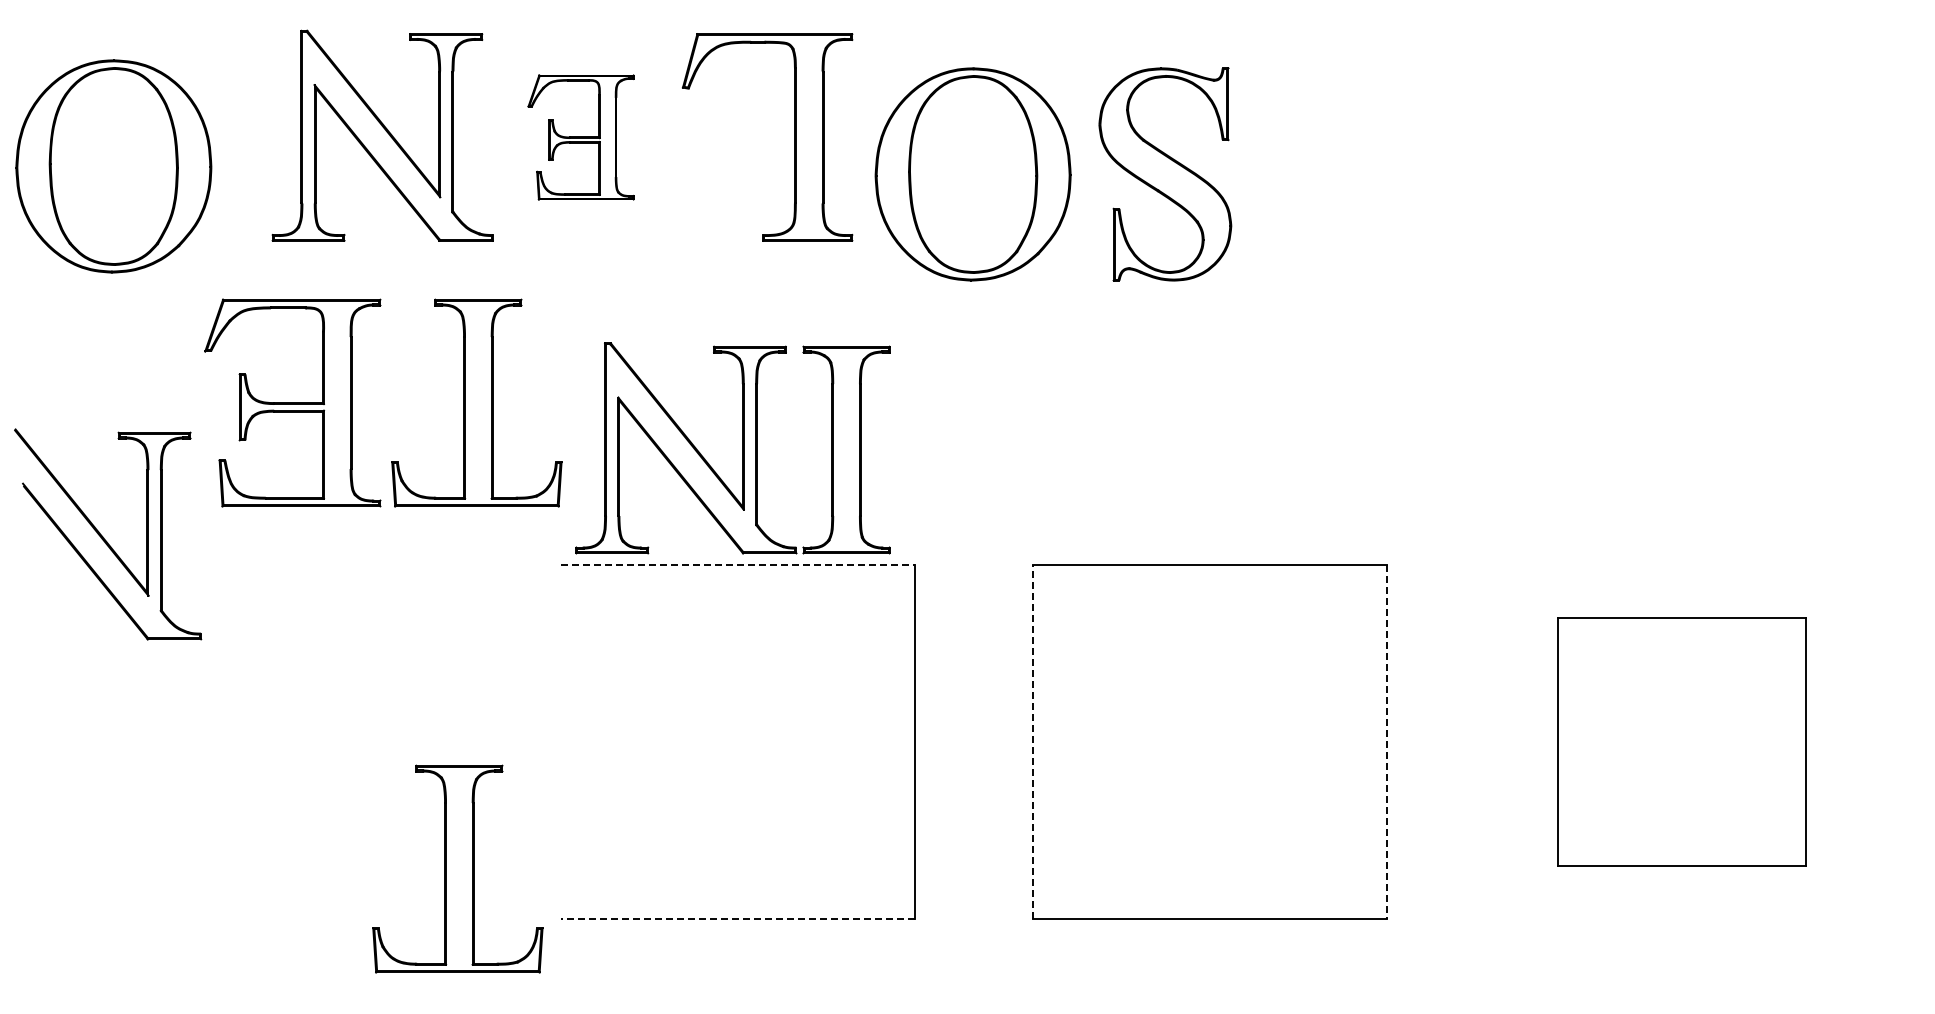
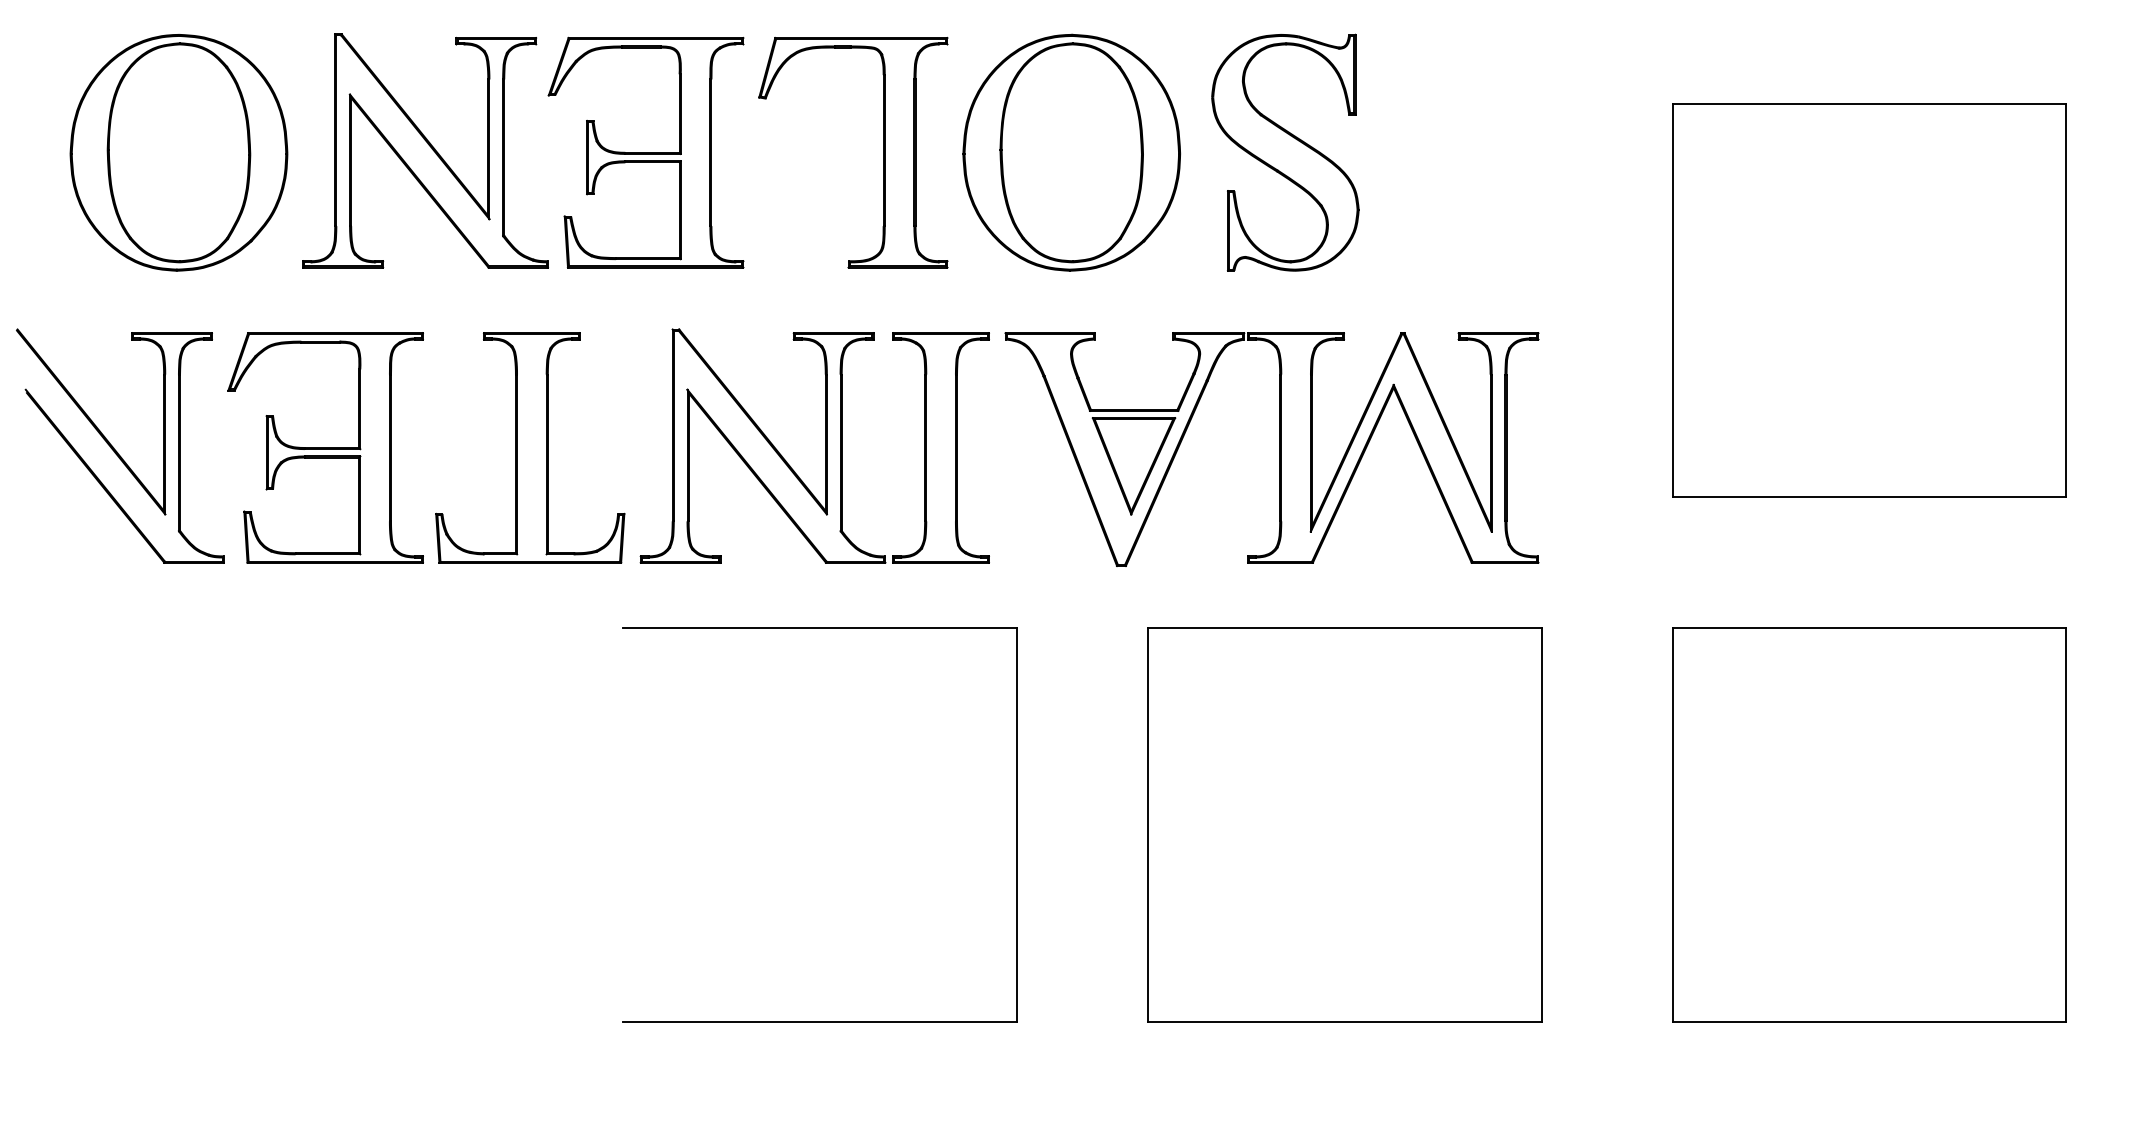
part: (580, 137) -> (645, 152), size x1.67
part: (113, 166) -> (178, 152), moved
part: (972, 174) -> (1071, 152), moved
part: (1165, 174) -> (1285, 152), moved
part: (1681, 269) -> (1869, 299), added
part: (1151, 404) -> (1279, 449), added
part: (742, 448) -> (825, 446), moved
part: (108, 534) -> (120, 446), moved
line: (738, 565) -> (820, 628), dashed -> solid
line: (1032, 741) -> (1147, 824), dashed -> solid
part: (1681, 741) -> (1869, 824), size x1.43
line: (1386, 742) -> (1541, 825), dashed -> solid
part: (457, 868) -> (508, 965), removed
line: (737, 919) -> (819, 1021), dashed -> solid

